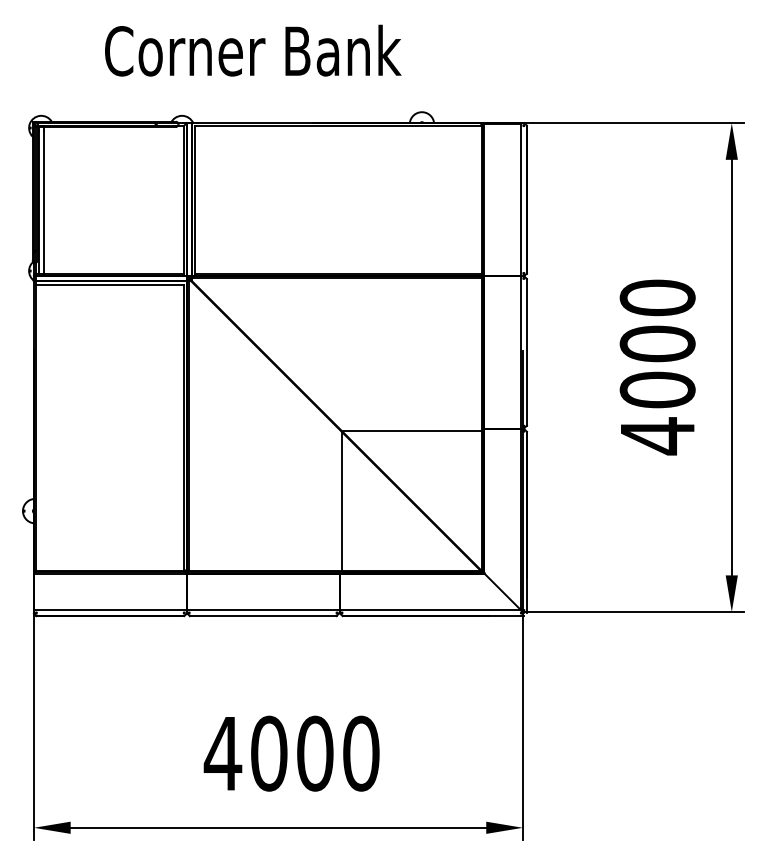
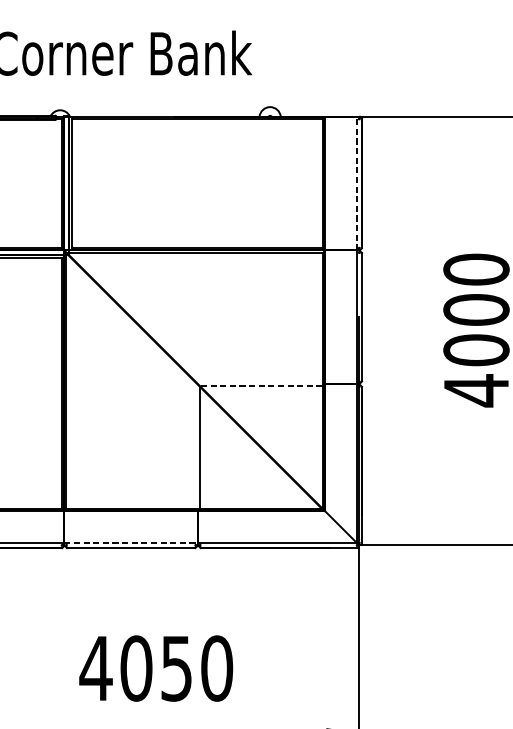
line: (520, 199) -> (356, 183), solid -> dashed
line: (412, 431) -> (261, 386), solid -> dashed
line: (263, 610) -> (131, 543), solid -> dashed
text: (315, 753) -> (176, 668), 4000 -> 4050

